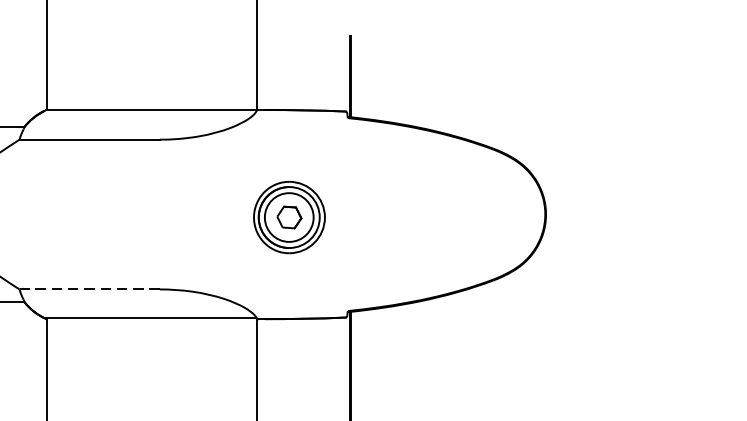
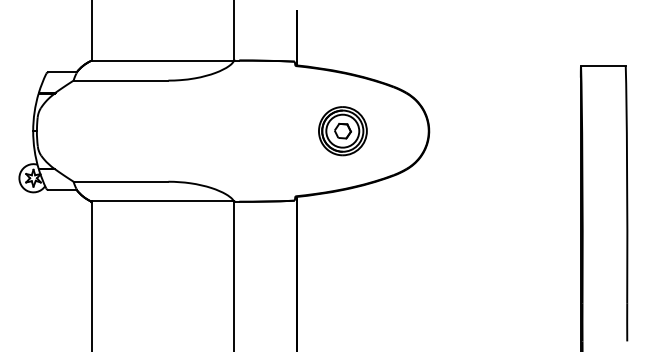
part: (288, 217) -> (342, 131), moved
line: (88, 289) -> (120, 181), dashed -> solid

